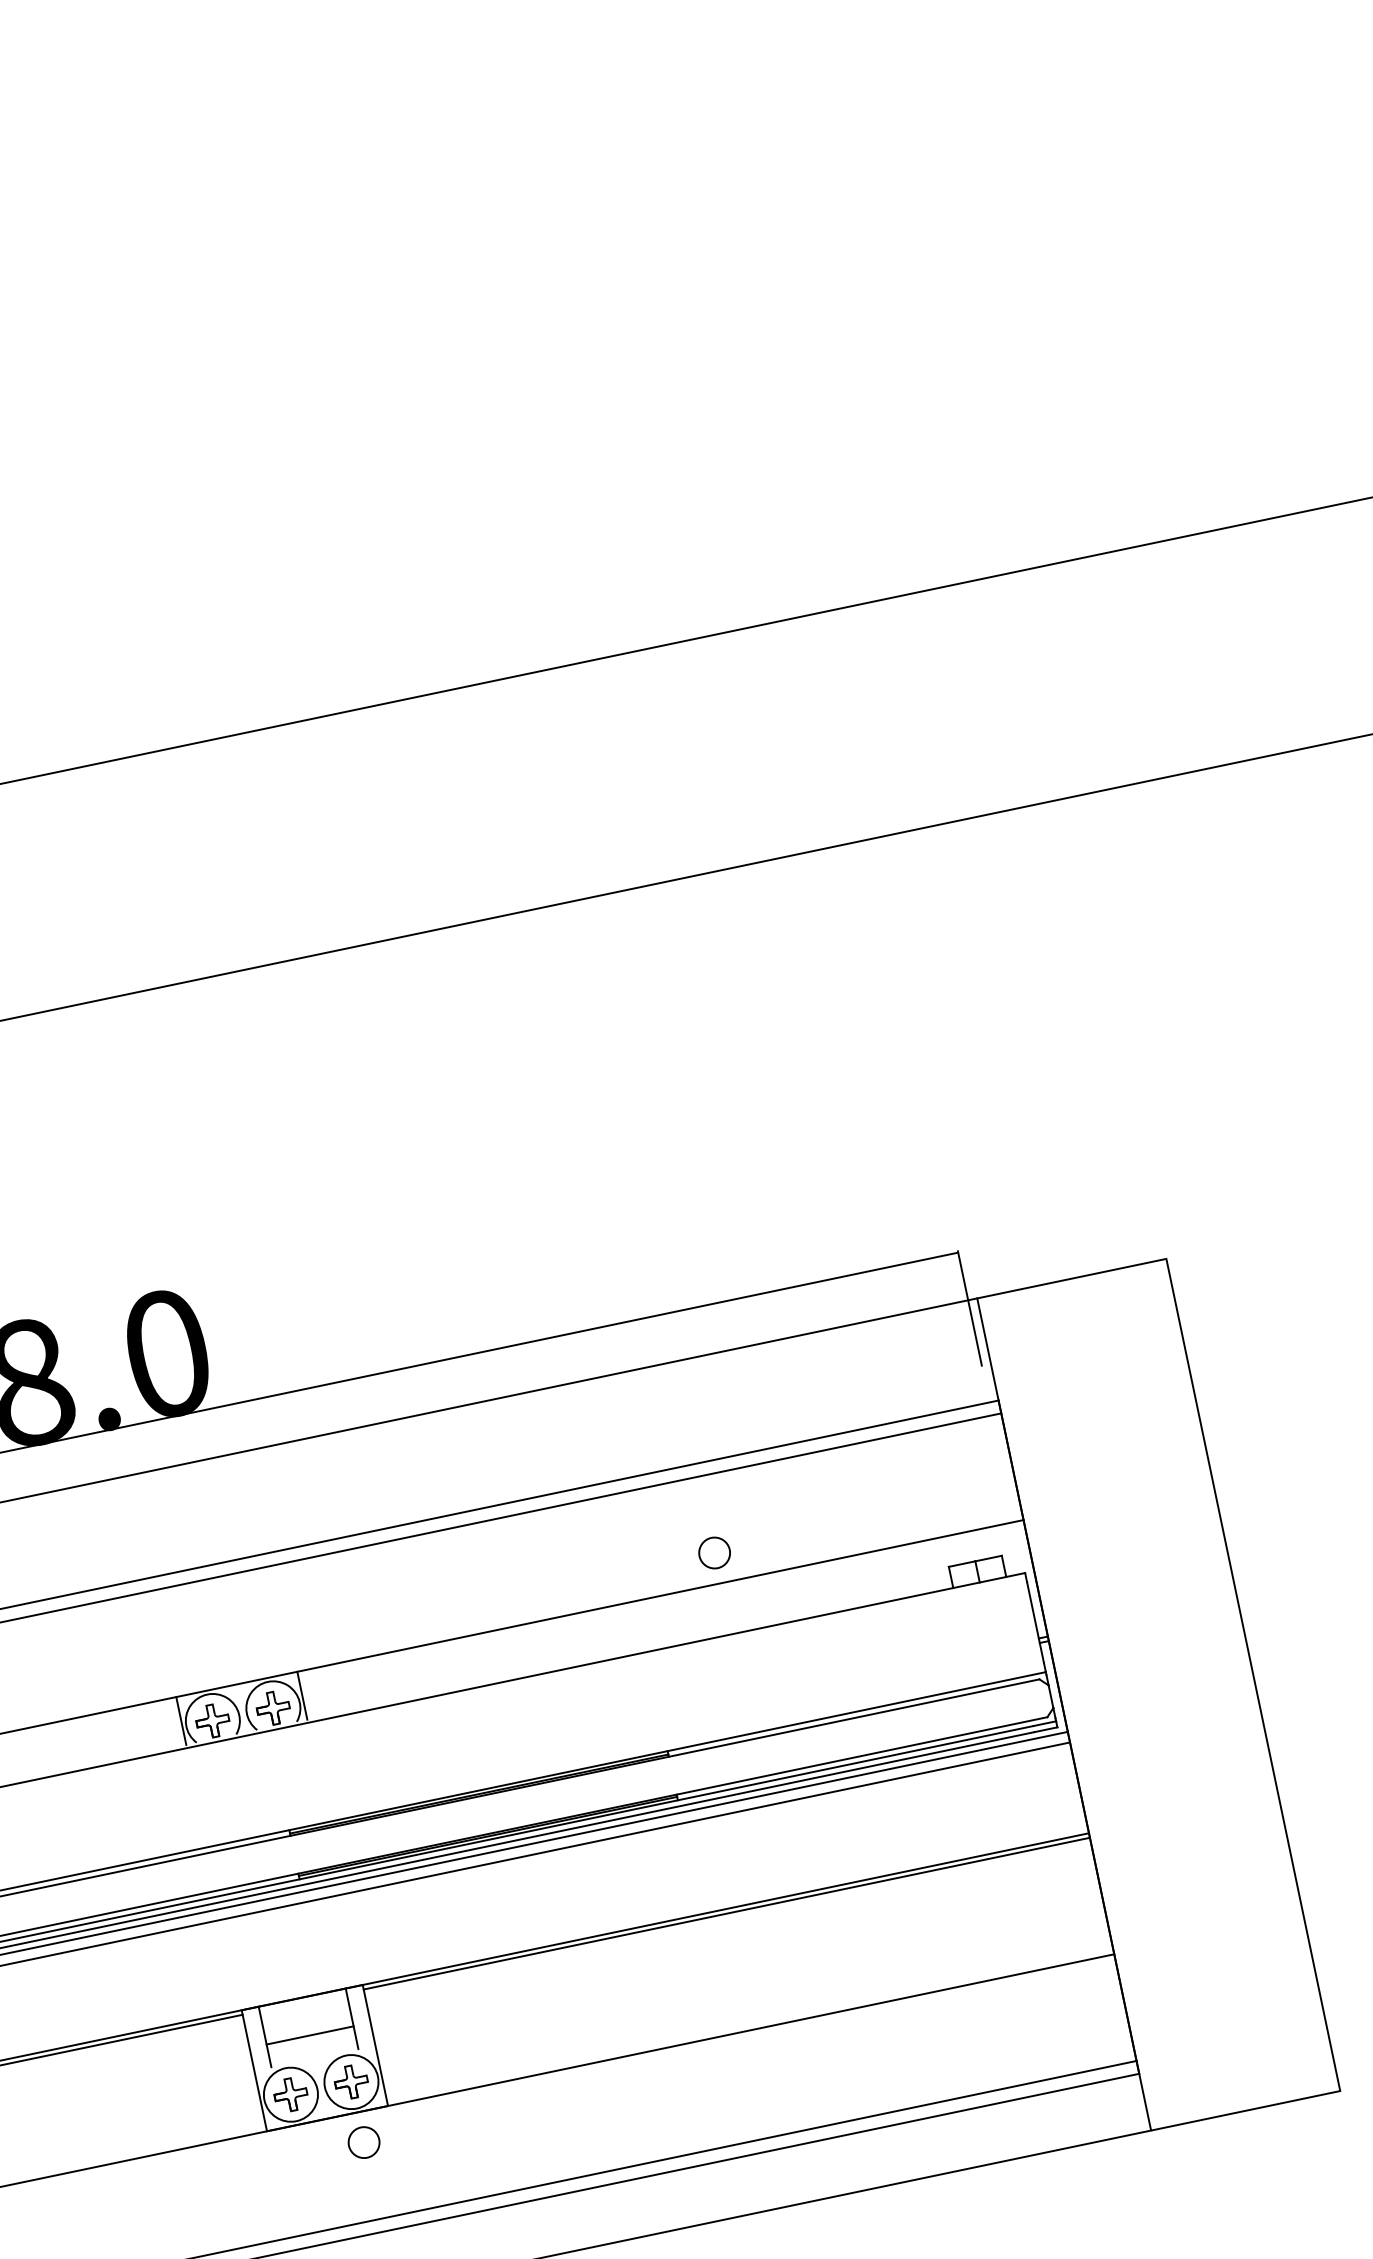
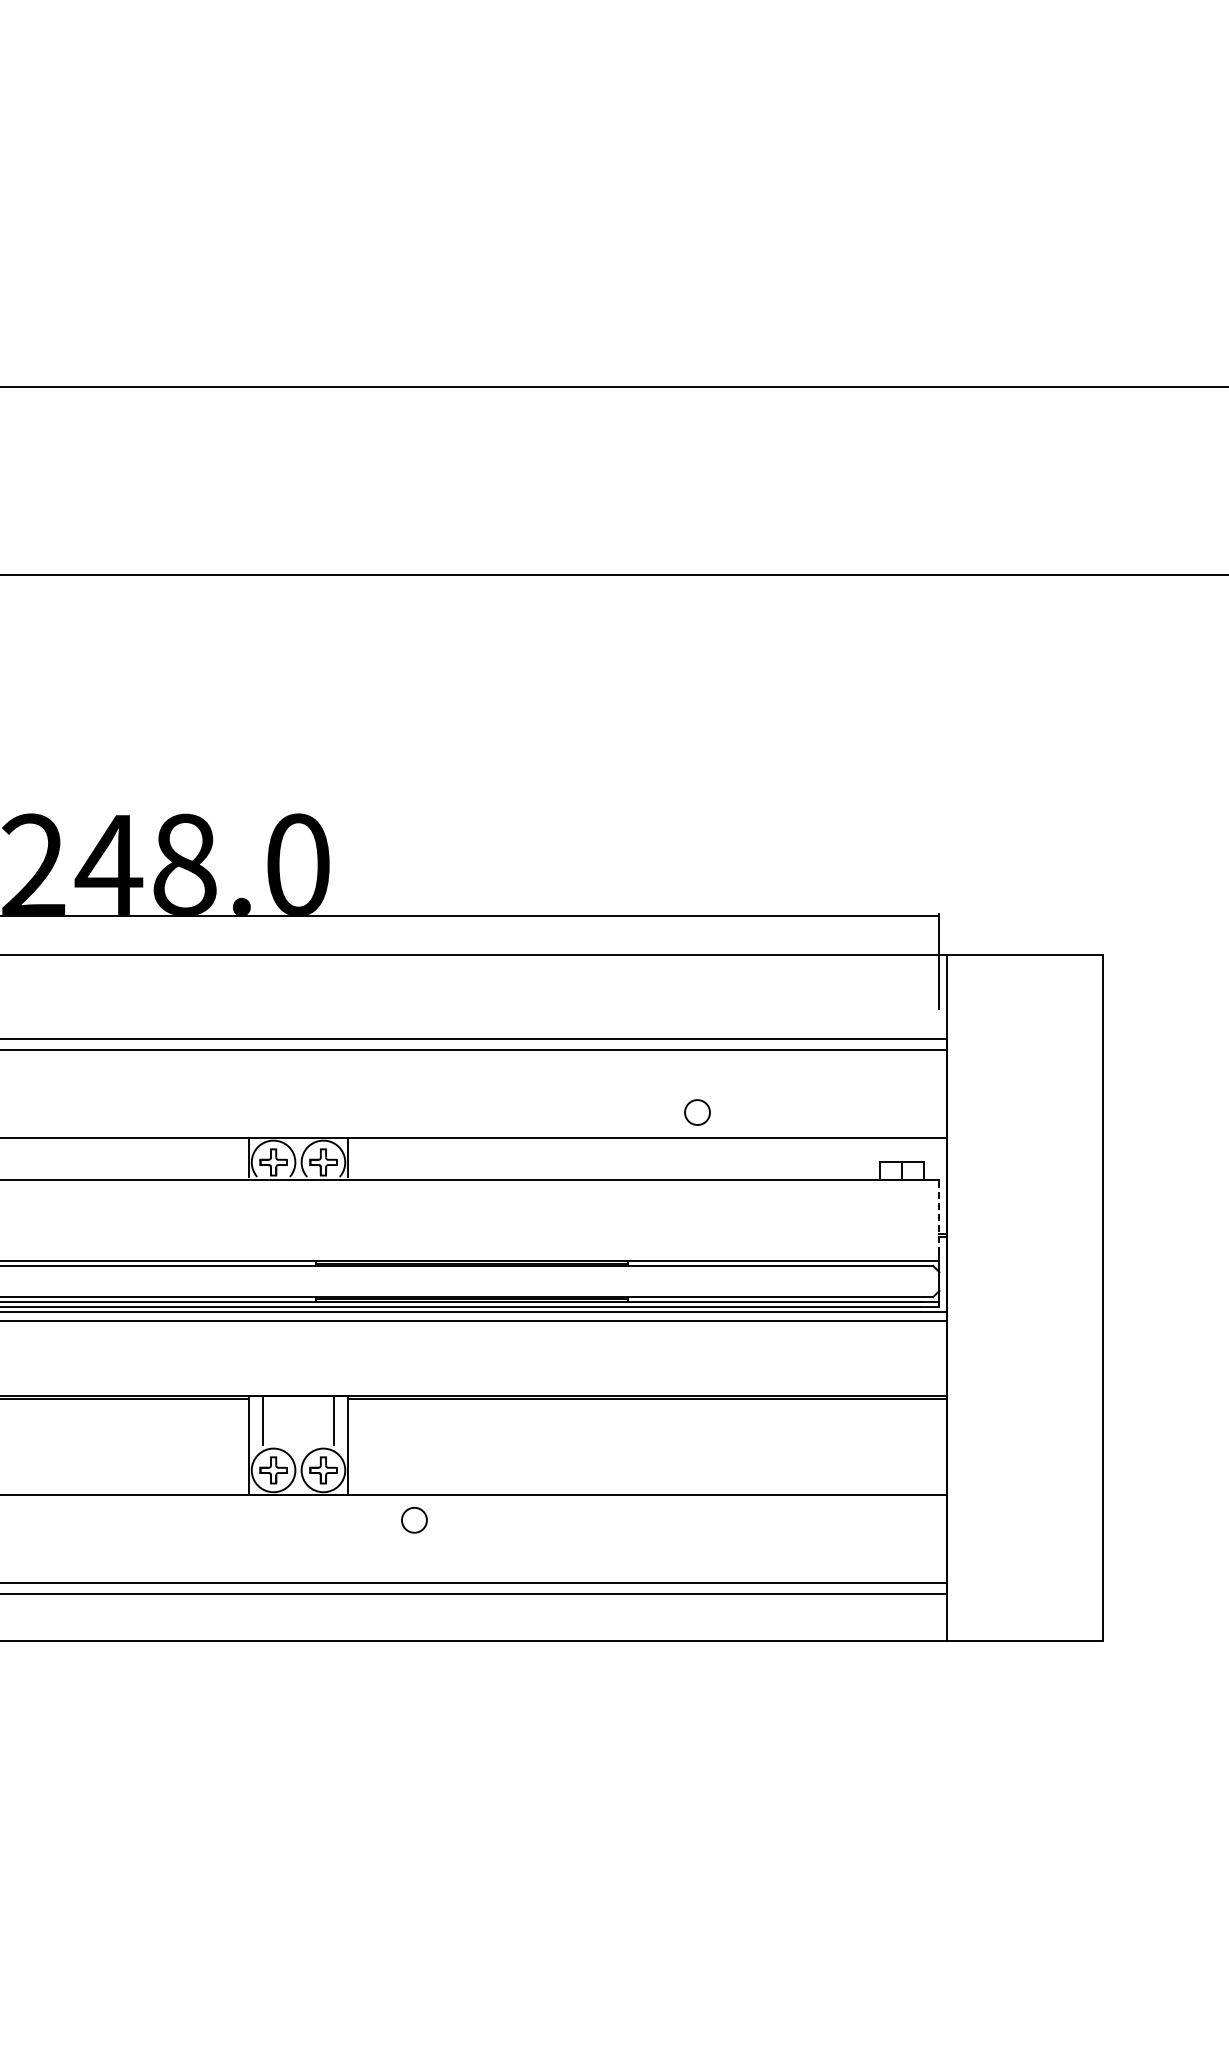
line: (1035, 1621) -> (939, 1219), solid -> dashed
line: (310, 2035) -> (298, 1426), removed
circle: (364, 2142) -> (414, 1520), moved

